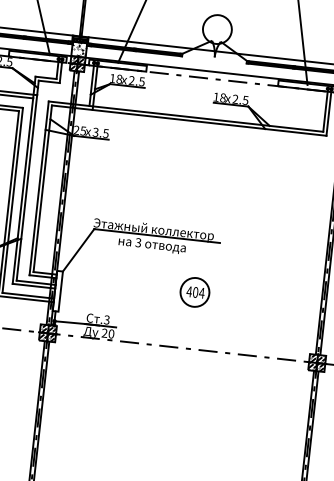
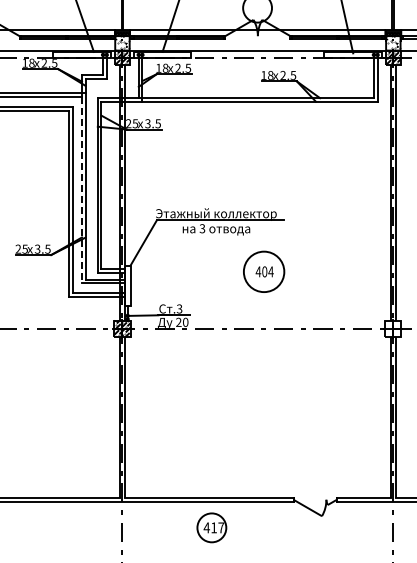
line: (22, 191) -> (81, 190), solid -> dashed
circle: (194, 291) -> (263, 271), size x1.4
hatch: (317, 362) -> (393, 328), removed

